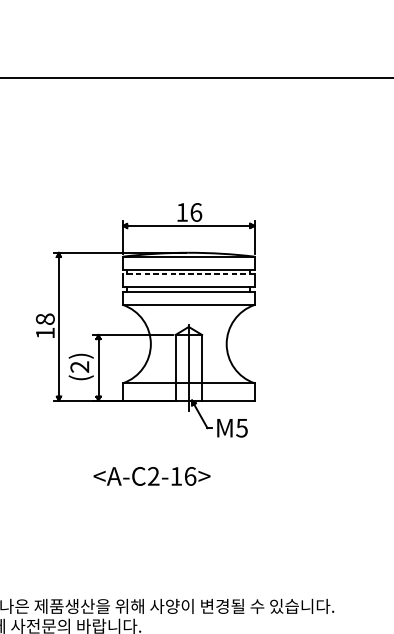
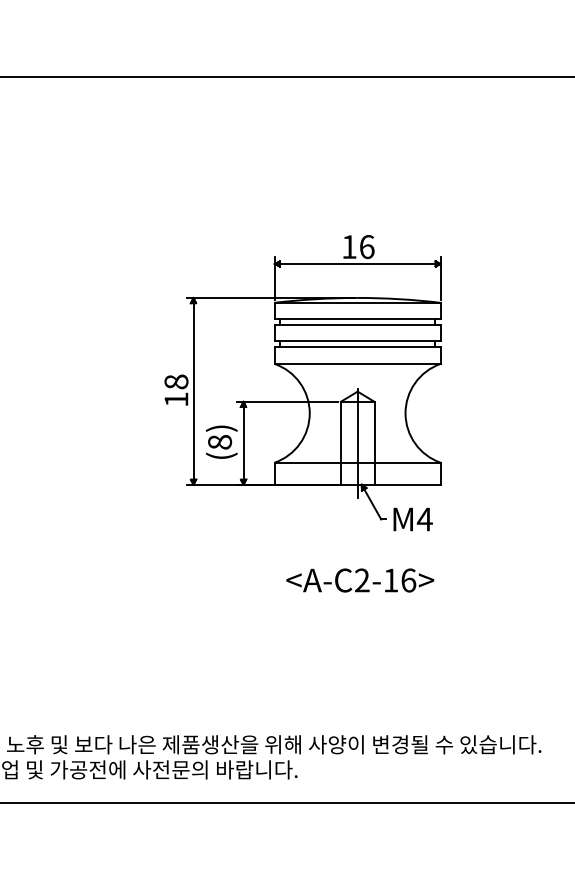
line: (188, 273) -> (357, 324), dashed -> solid
text: (80, 367) -> (220, 442), (2) -> (8)
text: (241, 428) -> (424, 519), M5 -> M4
text: (152, 476) -> (360, 580), moved

